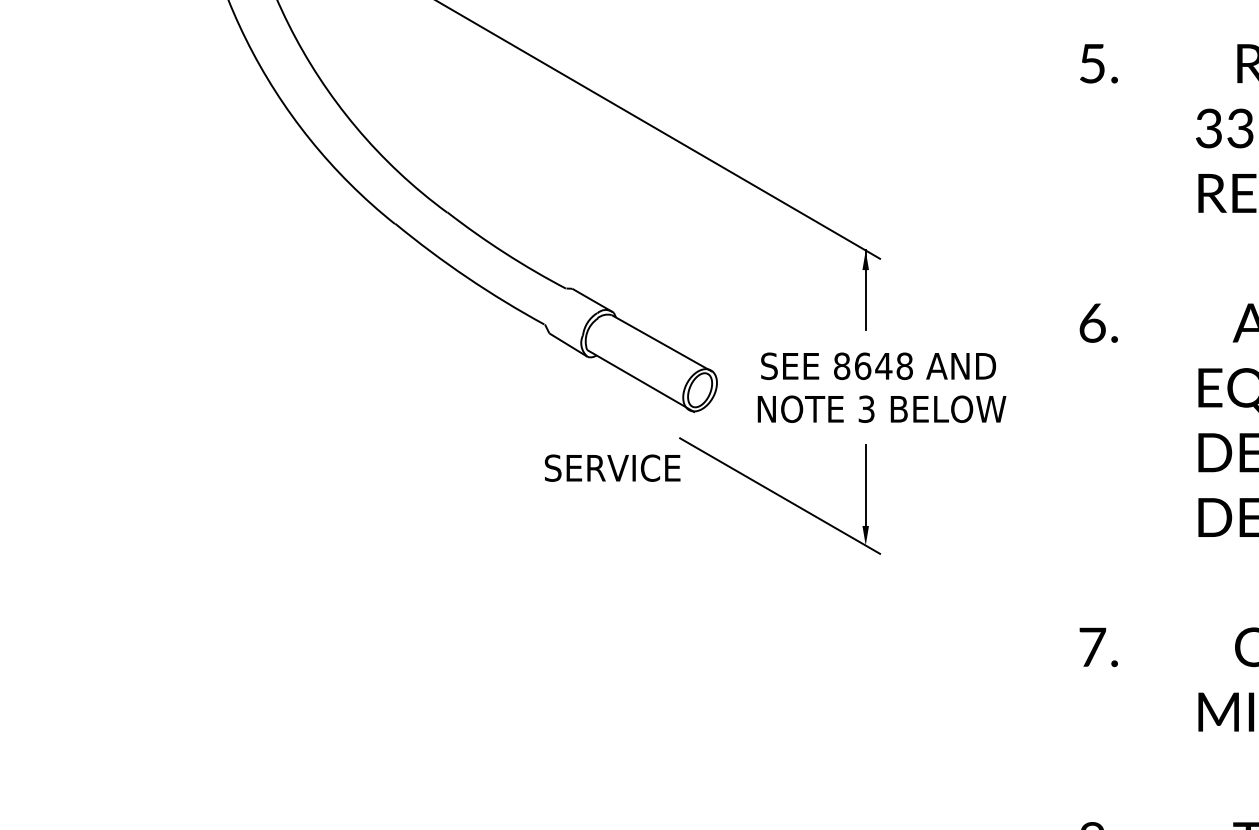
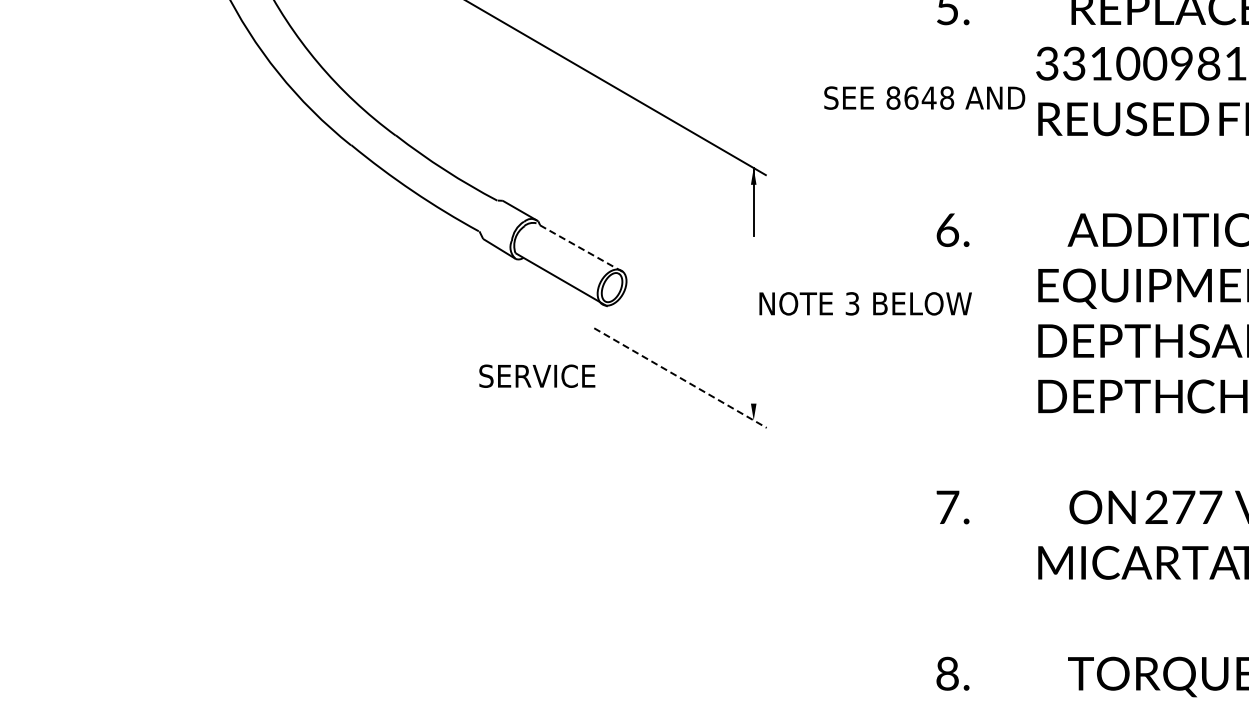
line: (662, 343) -> (579, 247), solid -> dashed
text: (878, 365) -> (924, 97), moved
text: (881, 408) -> (865, 303), moved
text: (612, 467) -> (537, 375), moved
line: (865, 484) -> (753, 368), removed
line: (780, 496) -> (680, 378), solid -> dashed

